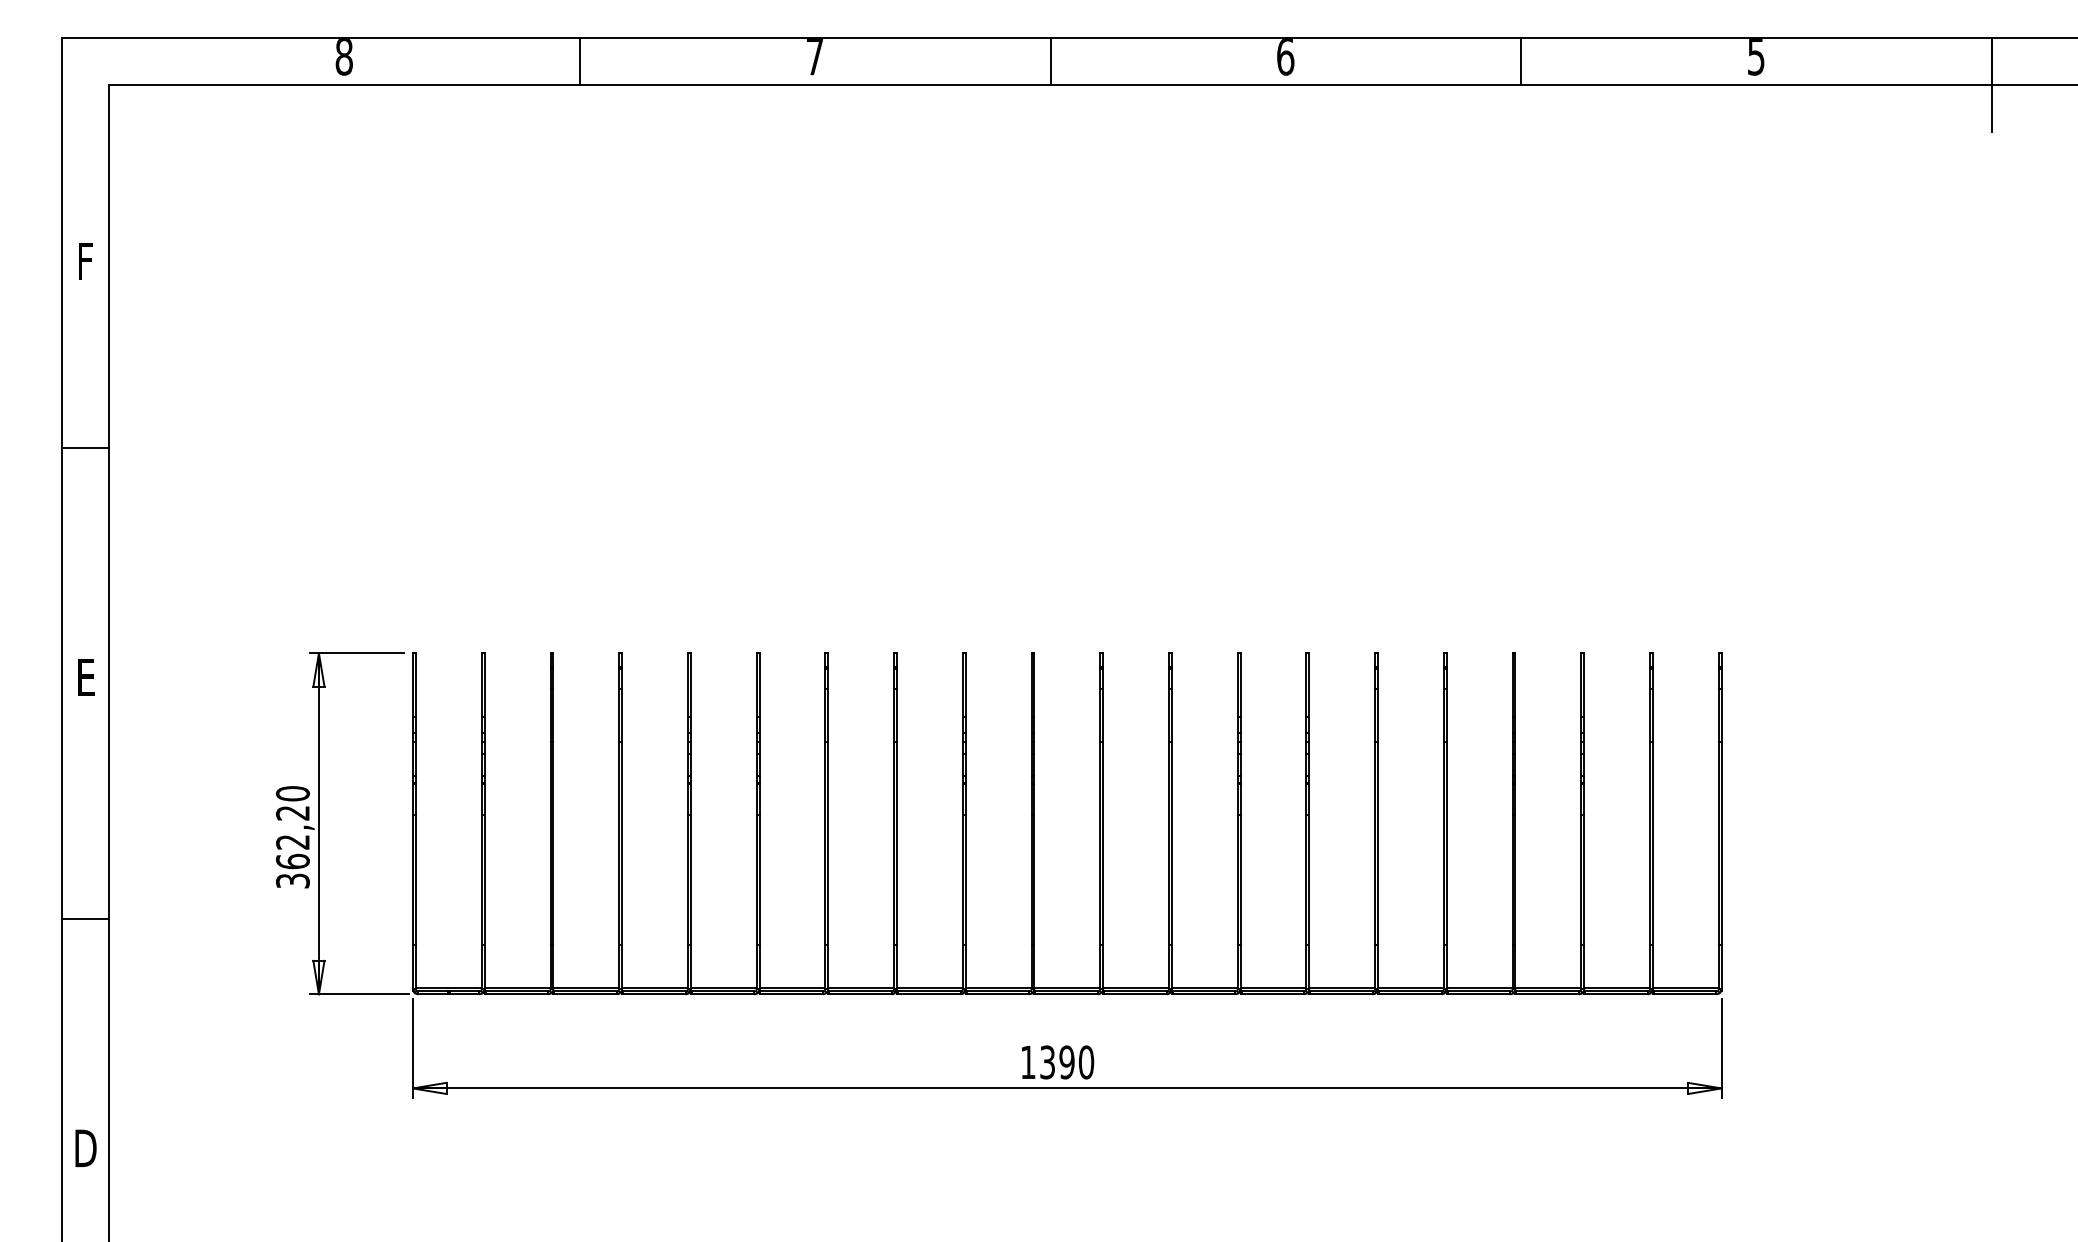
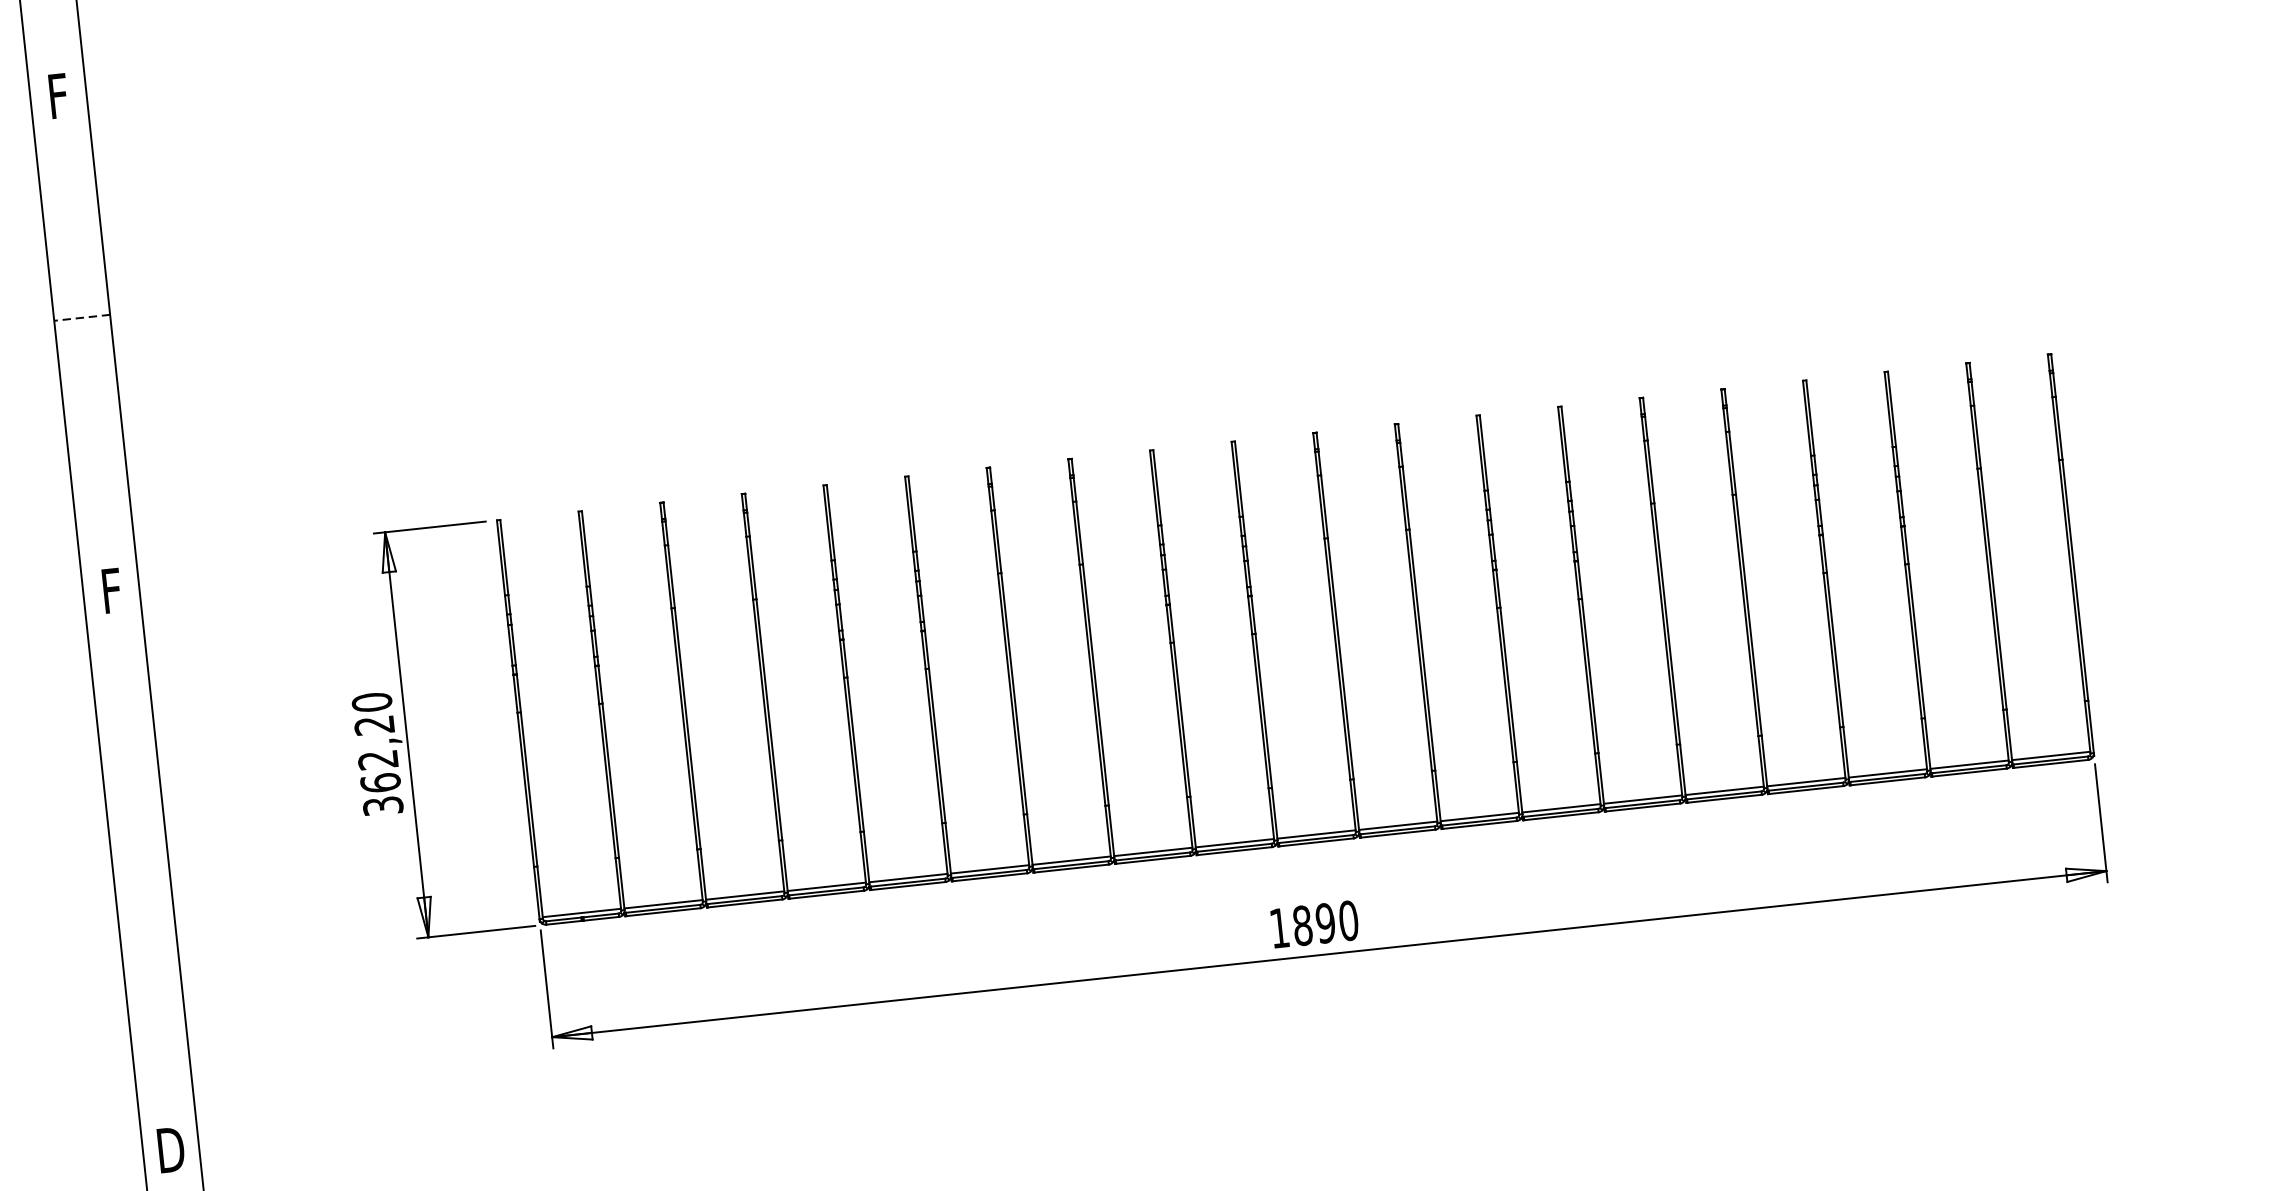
line: (85, 447) -> (81, 317), solid -> dashed
text: (86, 677) -> (112, 590), E -> F
line: (85, 918) -> (141, 876), removed
text: (1047, 1062) -> (1302, 925), 1390 -> 1890

